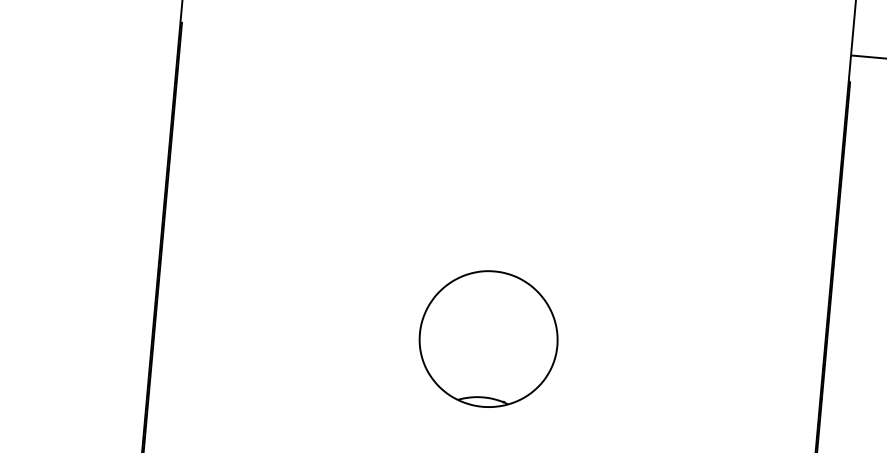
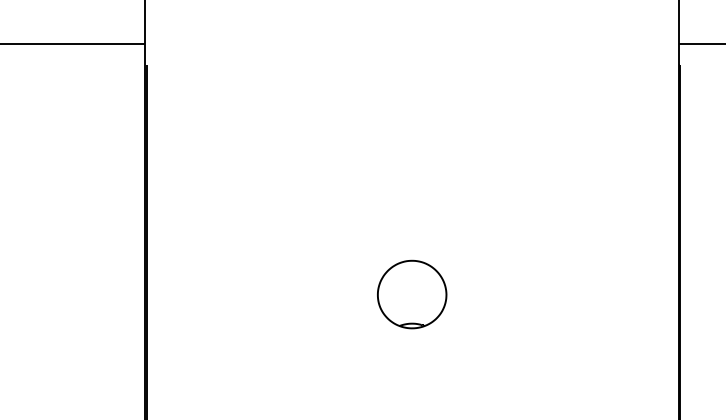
part: (489, 339) -> (412, 294), size x0.62

